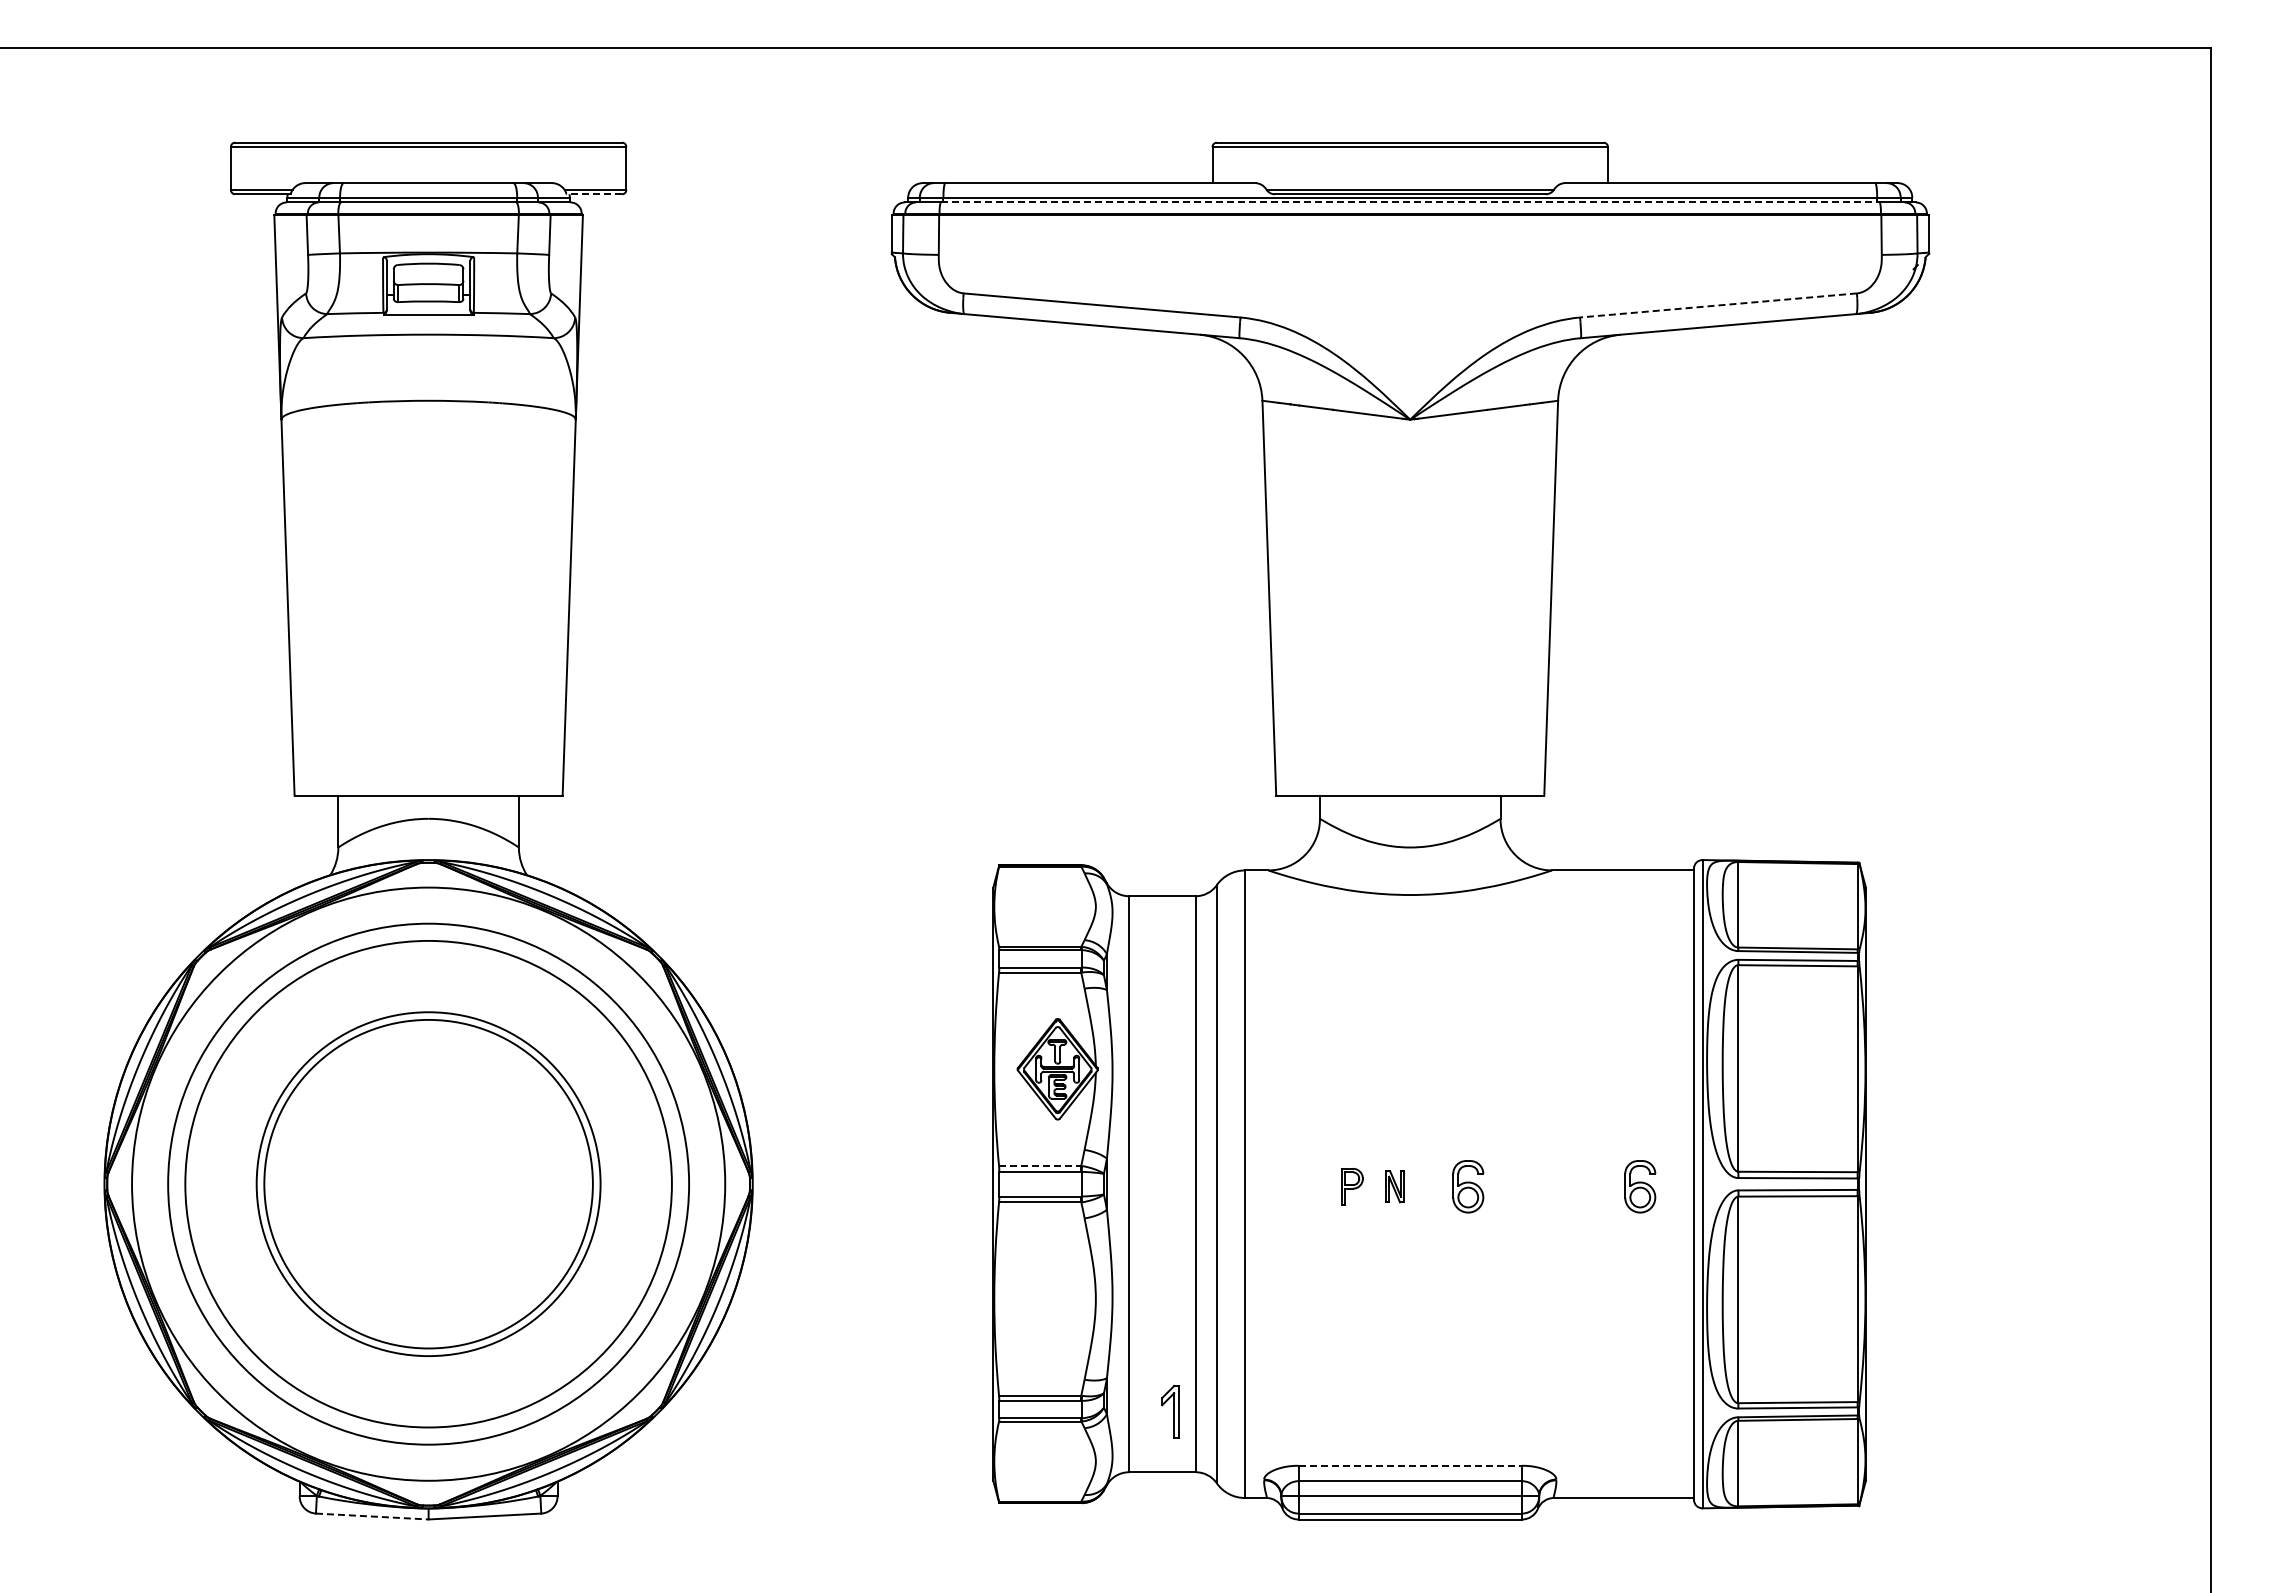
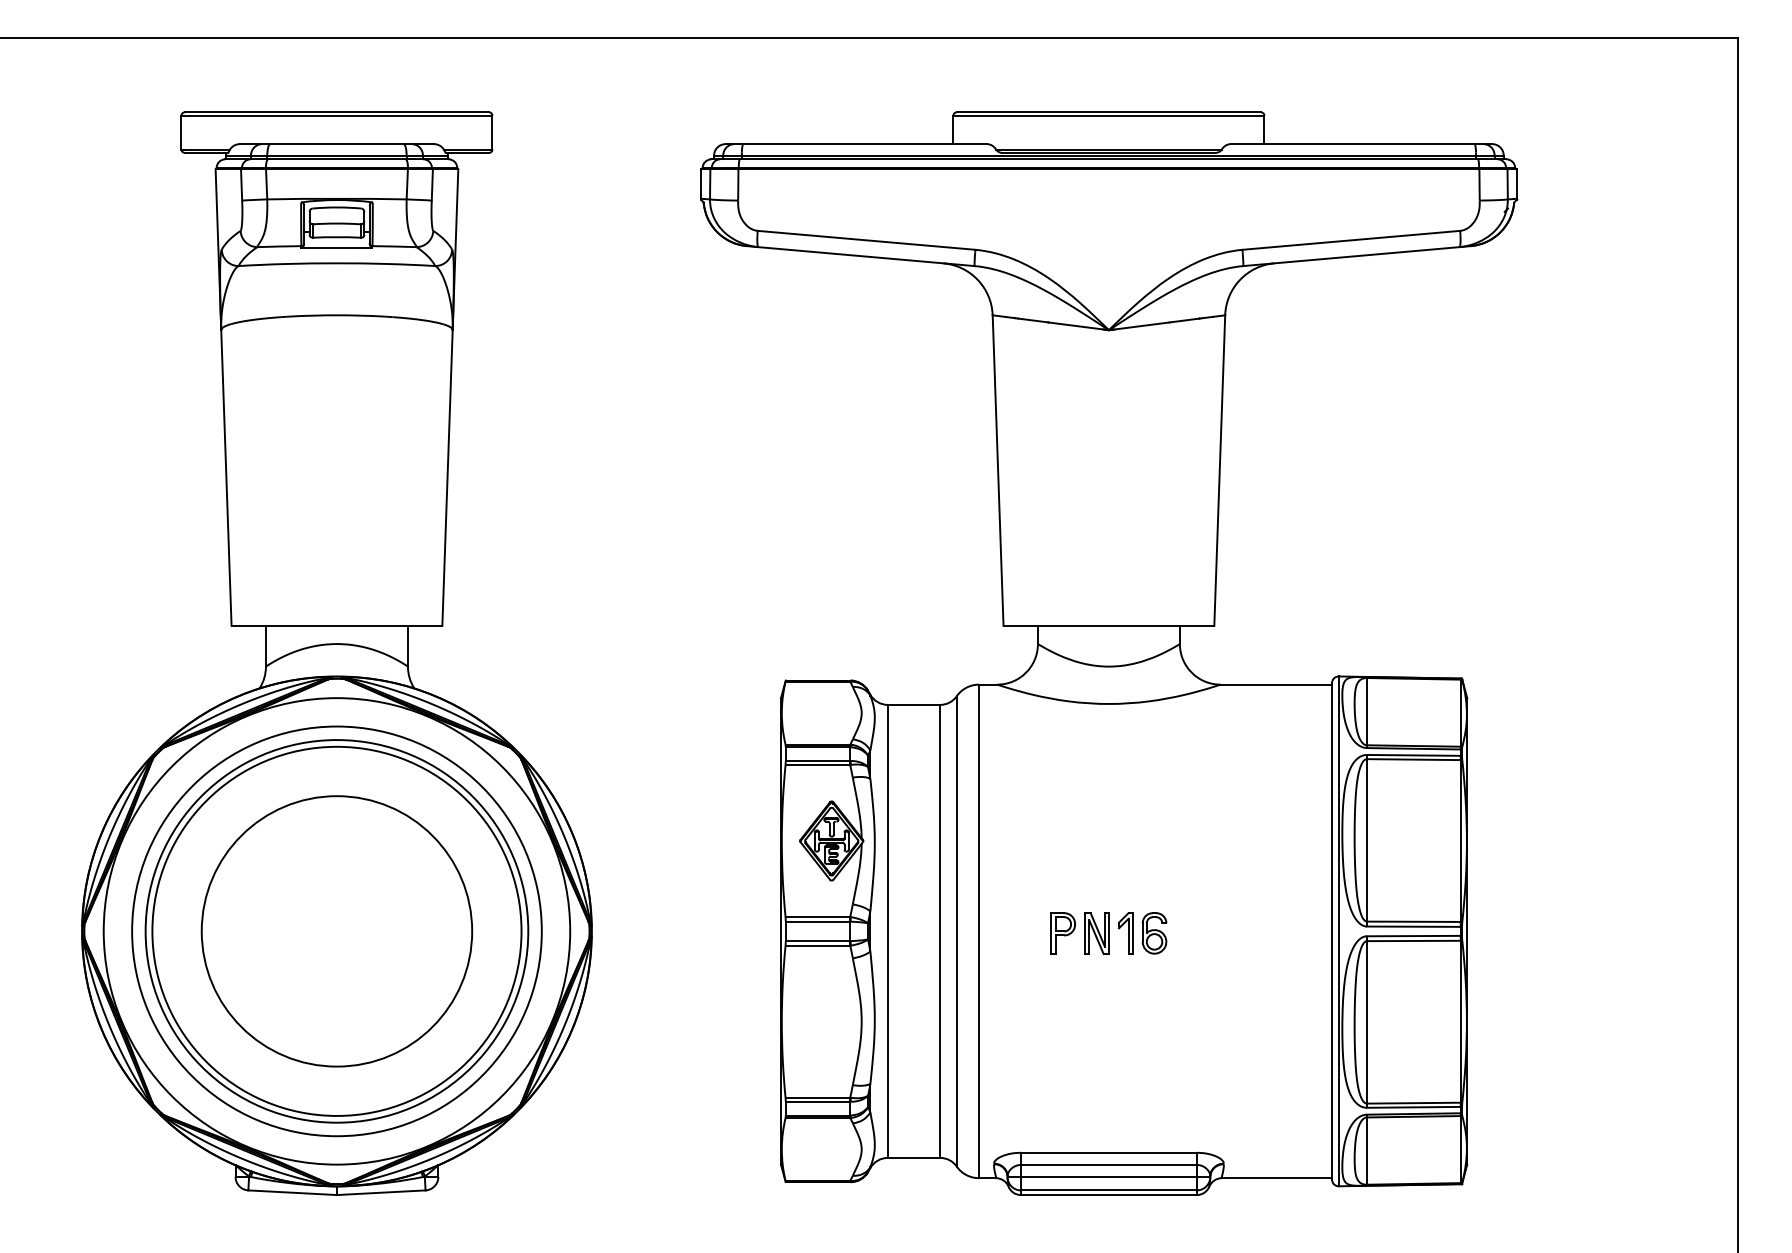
line: (594, 194) -> (467, 153), dashed -> solid
line: (1410, 202) -> (1109, 159), dashed -> solid
line: (1718, 305) -> (1351, 240), dashed -> solid
line: (1040, 1165) -> (818, 916), dashed -> solid
circle: (428, 1183) -> (336, 930), size x1.43
part: (1352, 1186) -> (1063, 933), size x1.43
part: (1394, 1186) -> (1096, 933), size x1.67
part: (1640, 1186) -> (1289, 933), removed
part: (1170, 1411) -> (1125, 933), moved
line: (1410, 1465) -> (1109, 1152), dashed -> solid
line: (372, 1516) -> (292, 1192), dashed -> solid

